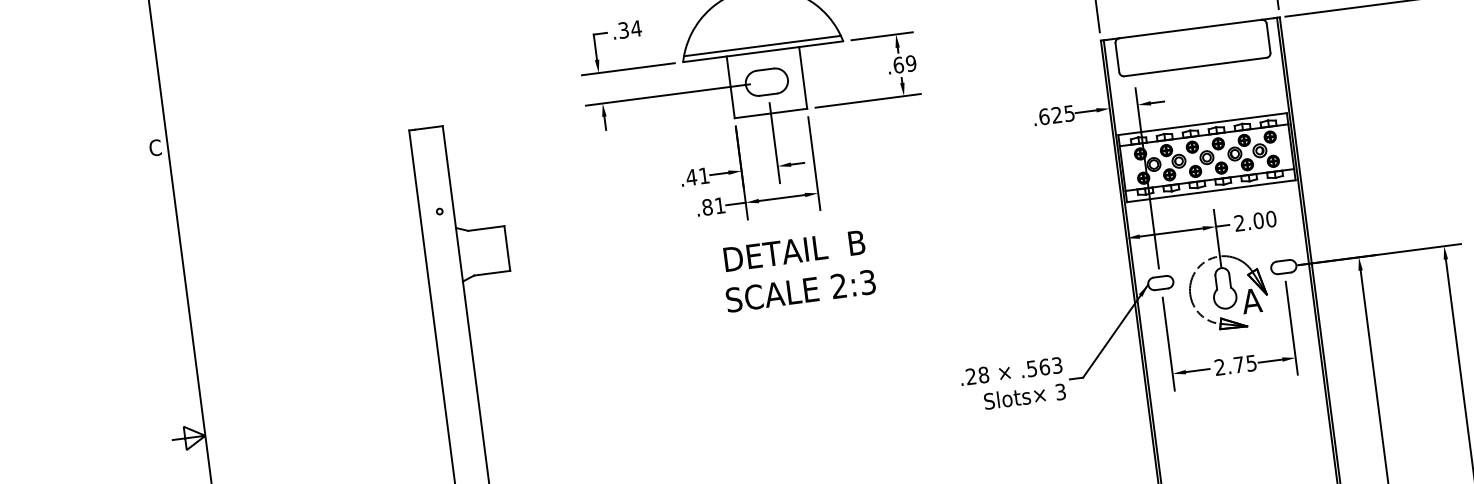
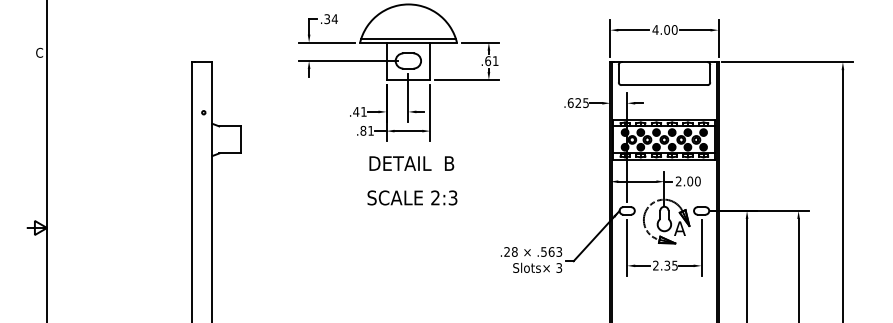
text: (910, 64) -> (495, 61), .69 -> .61
text: (800, 290) -> (412, 197), moved
text: (1239, 364) -> (667, 265), 2.75 -> 2.35

